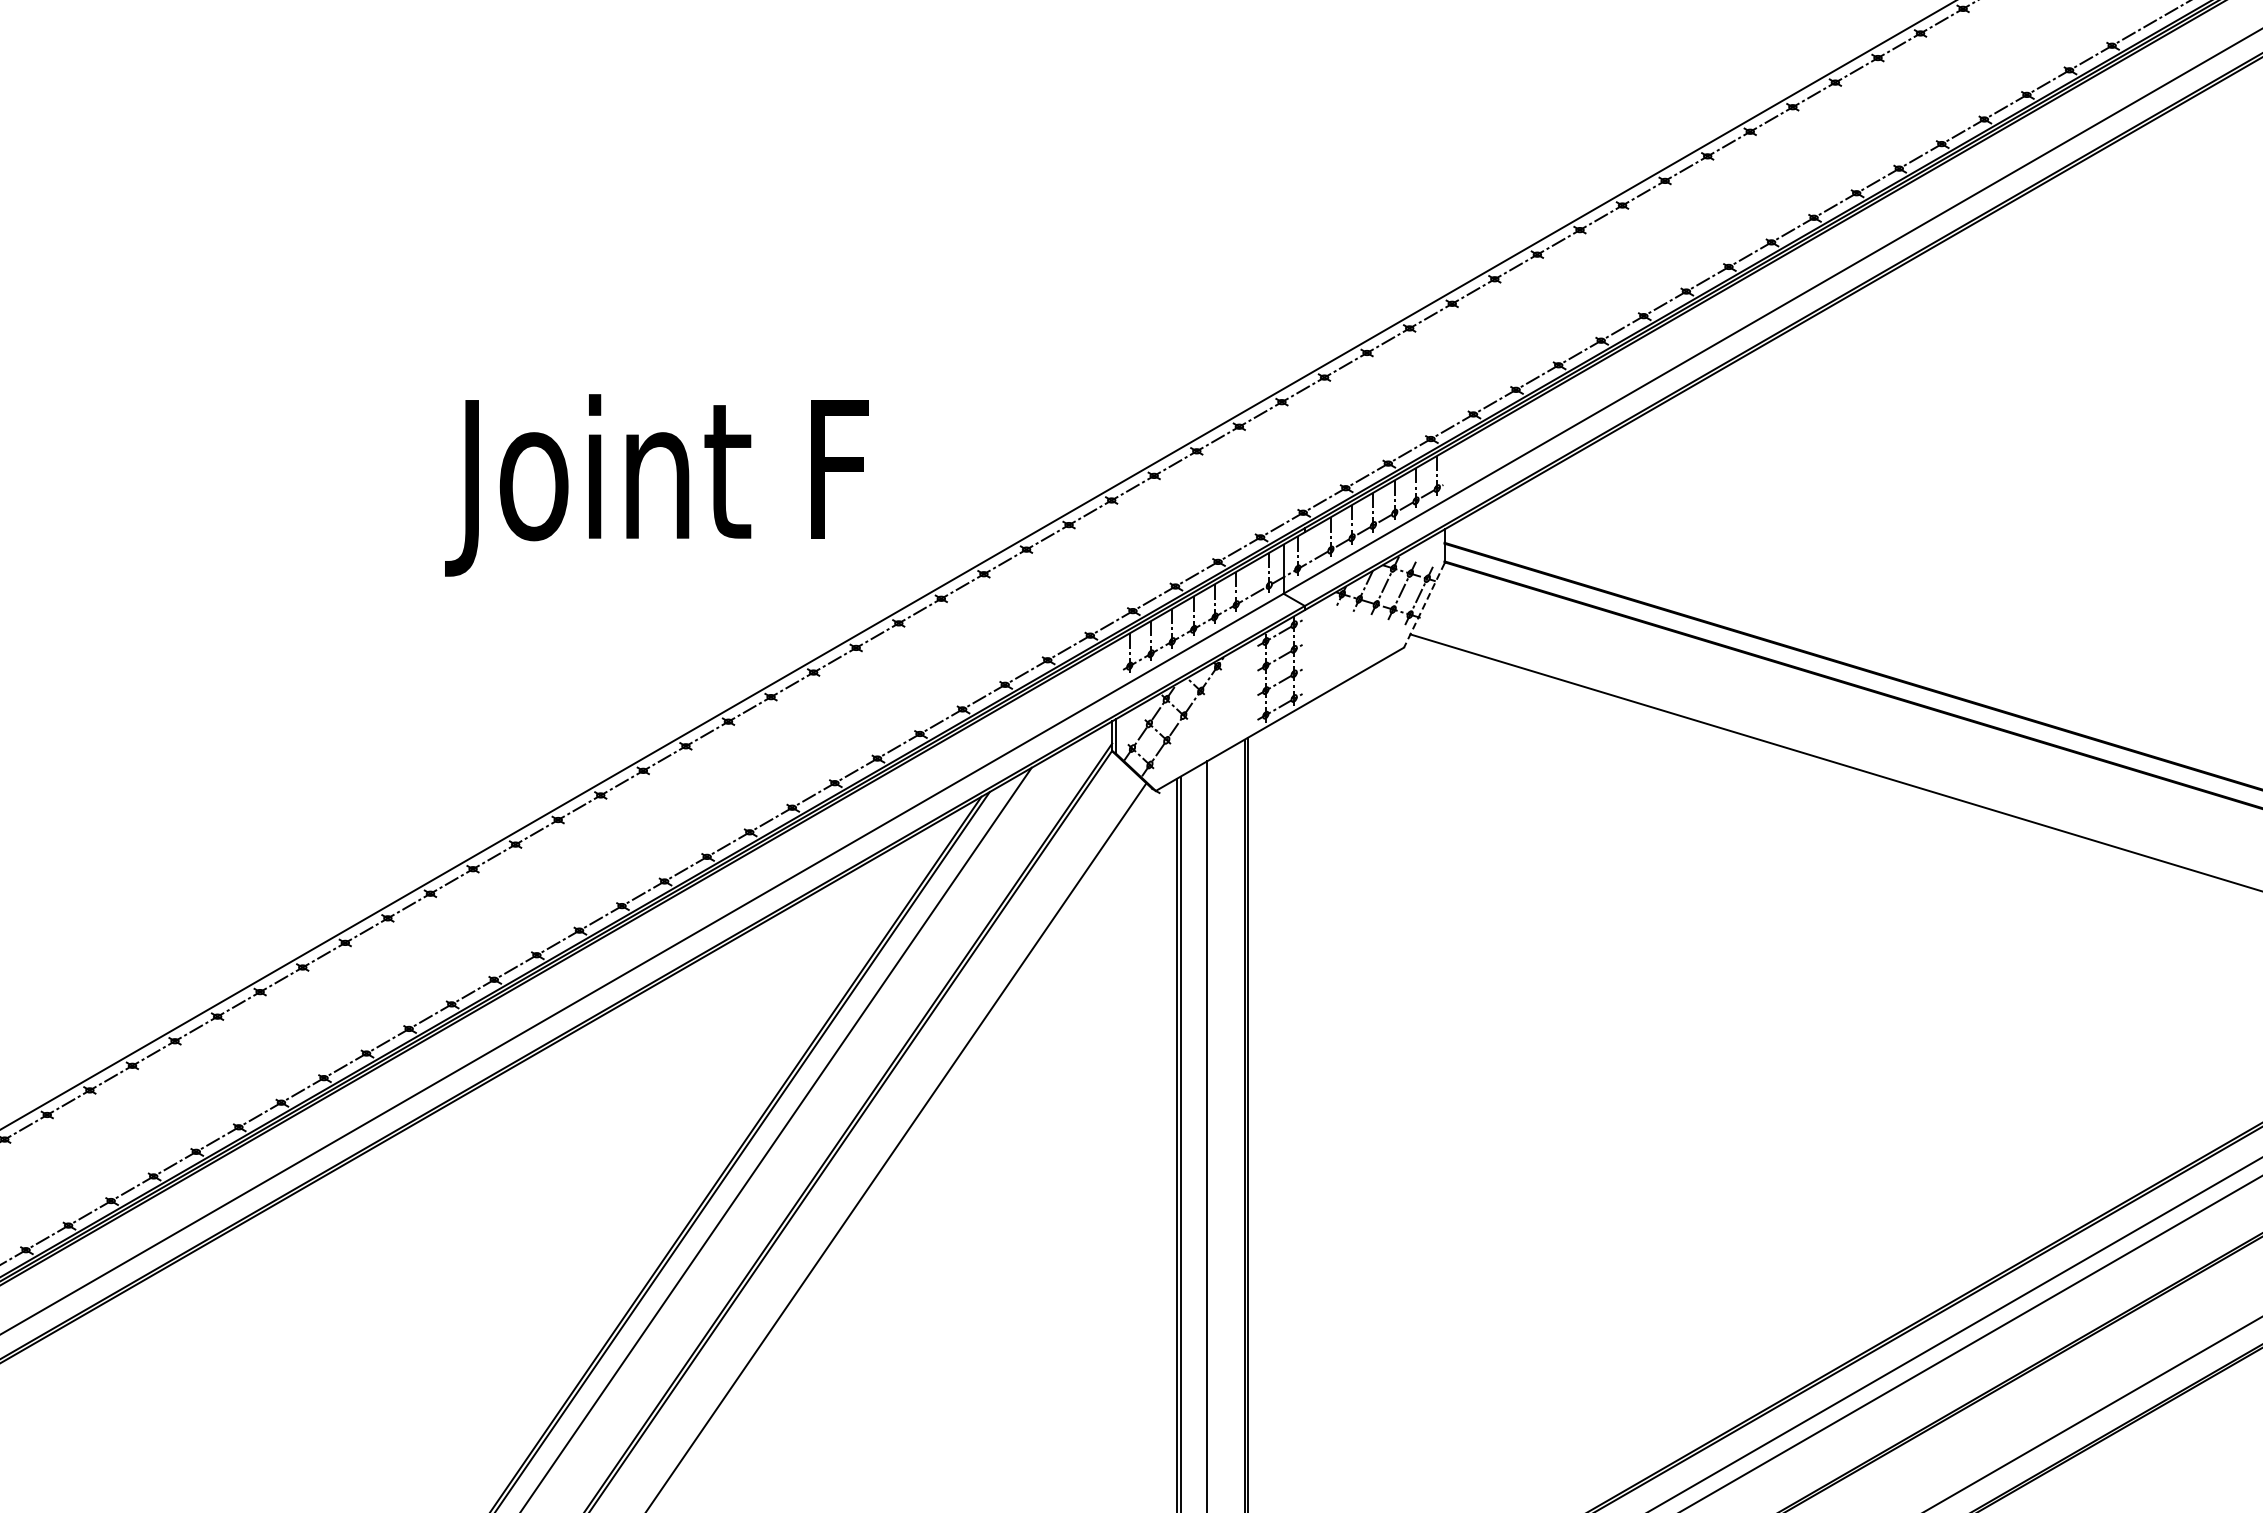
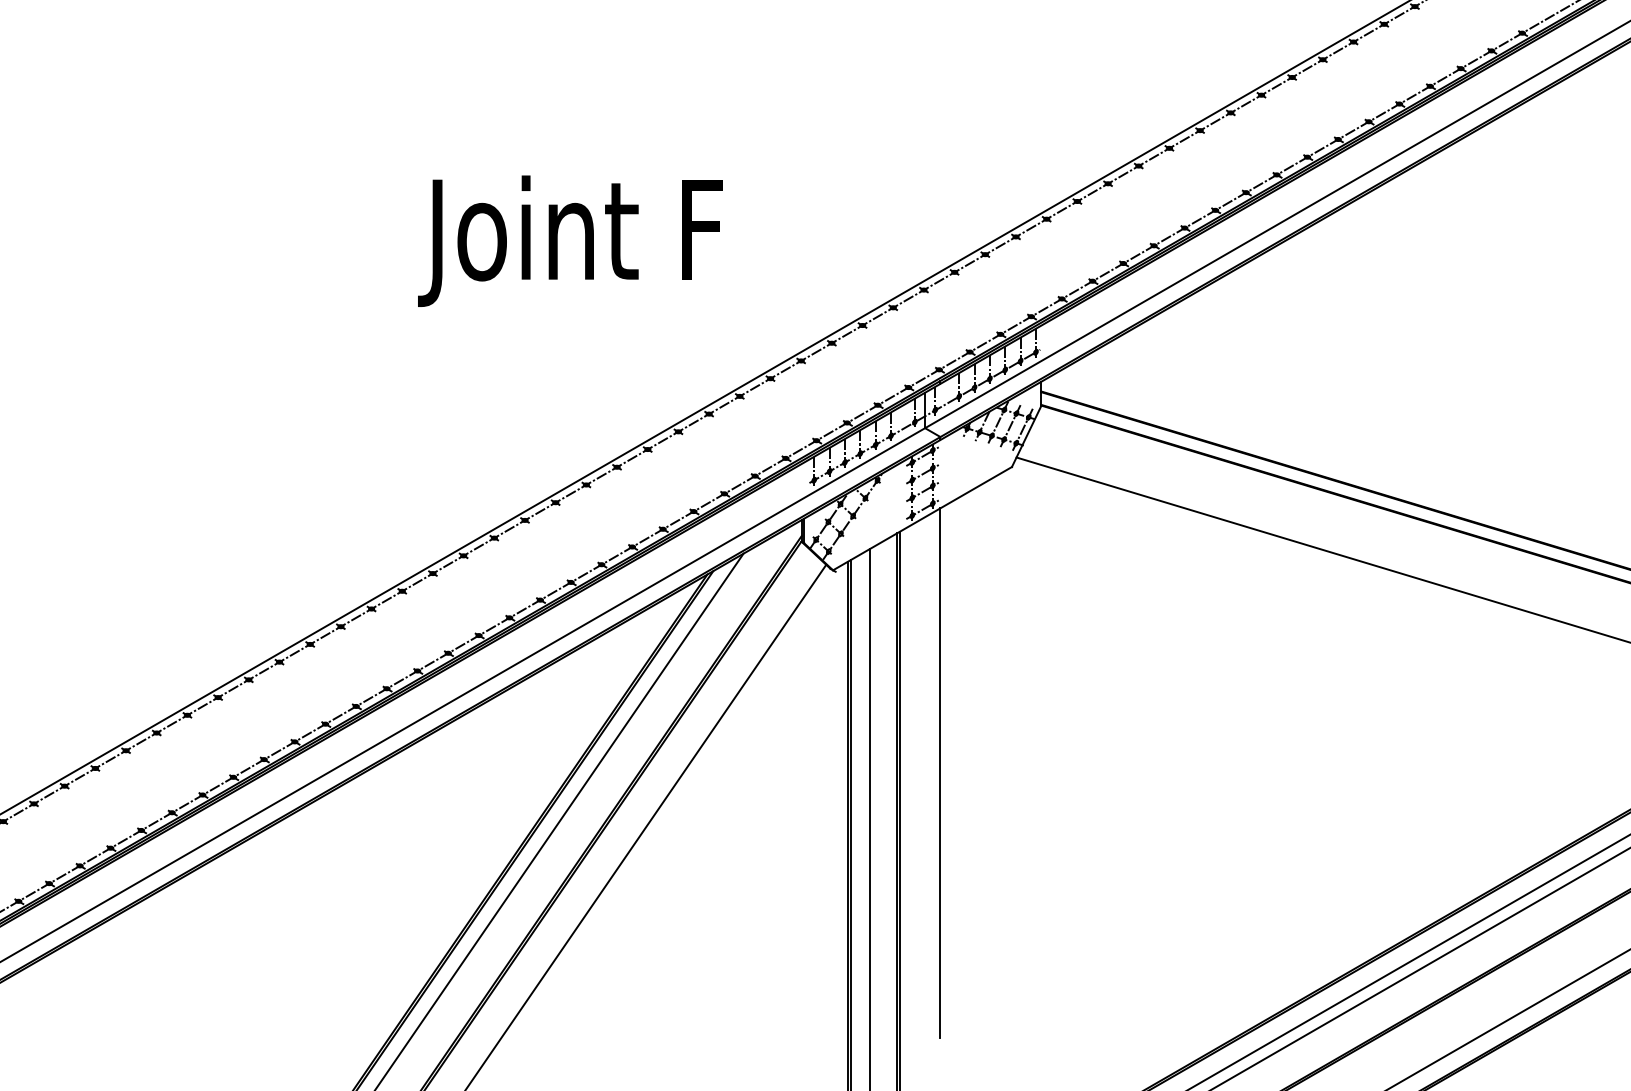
text: (656, 485) -> (570, 241), moved
line: (1424, 605) -> (1026, 436), dashed -> solid
line: (1304, 1072) -> (940, 773), added

